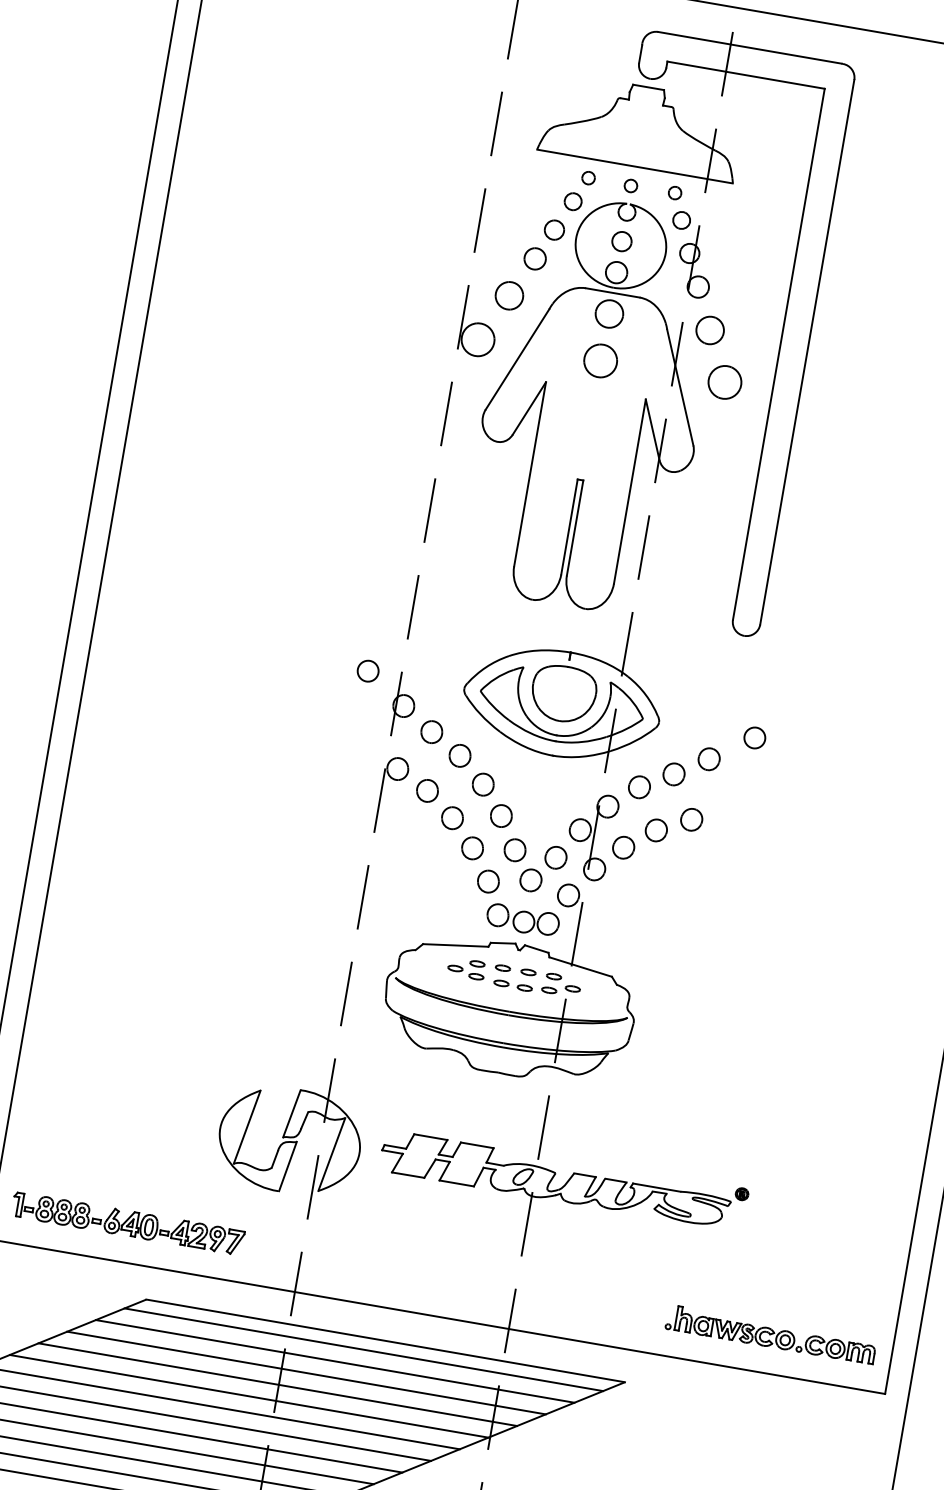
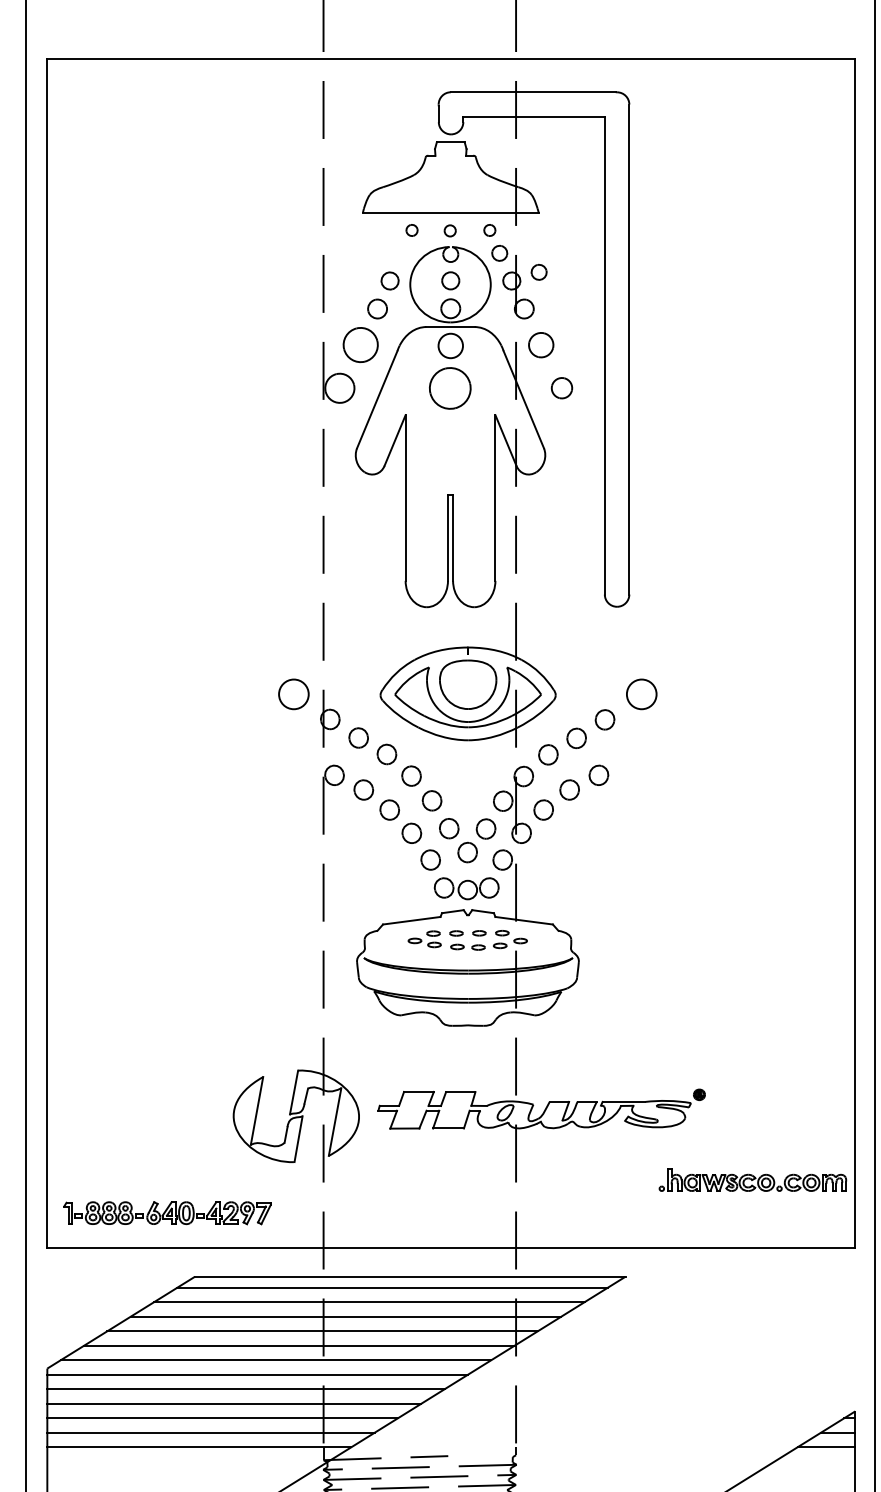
part: (572, 201) -> (538, 272), moved
part: (509, 296) -> (360, 345), size x1.4
part: (600, 359) -> (449, 387), size x1.4
part: (724, 381) -> (561, 387), size x0.7
circle: (367, 671) -> (293, 694), size x1.6
circle: (754, 738) -> (641, 694), size x1.6
part: (770, 1333) -> (752, 1179), moved

